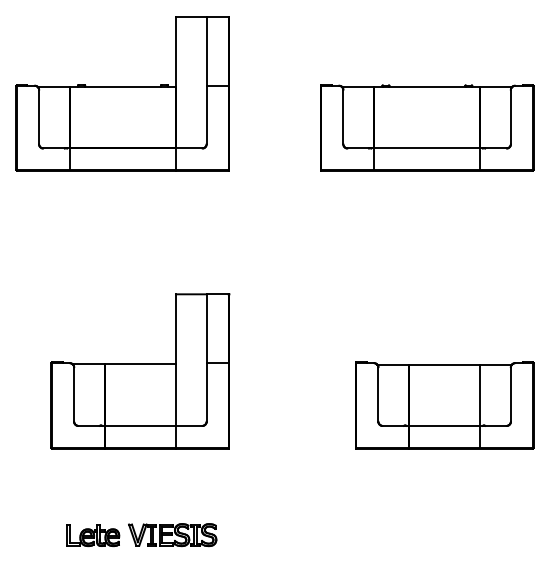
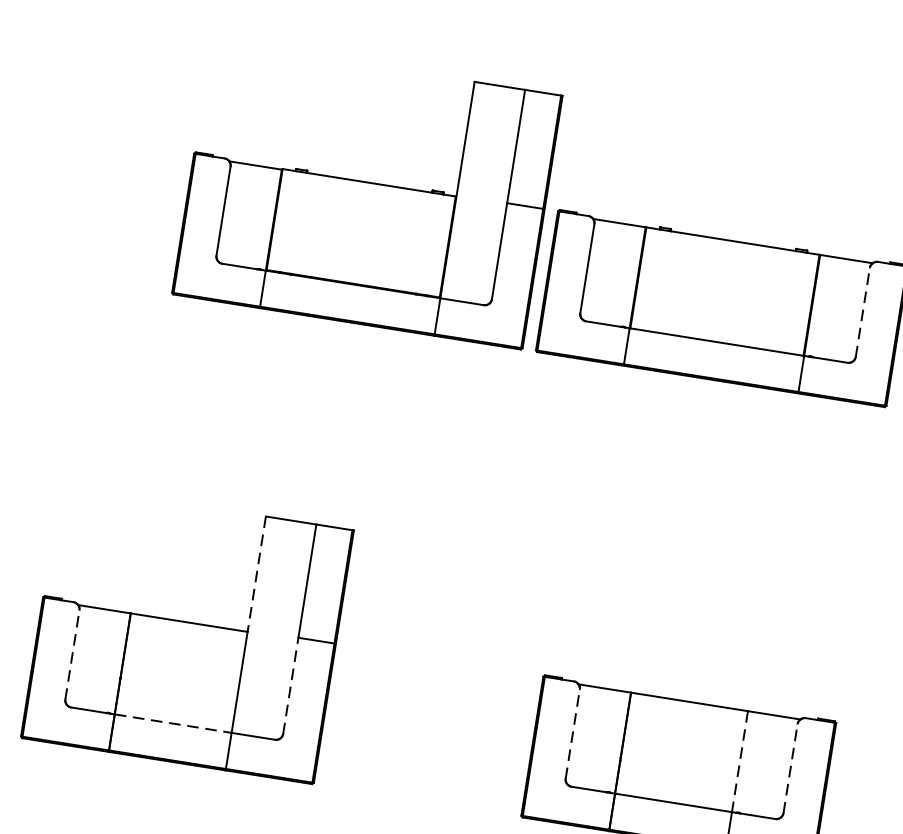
part: (122, 93) -> (366, 193), moved
line: (510, 116) -> (862, 311), solid -> dashed
line: (175, 329) -> (256, 574), solid -> dashed
line: (206, 392) -> (290, 685), solid -> dashed
line: (74, 394) -> (73, 654), solid -> dashed
line: (378, 394) -> (572, 733), solid -> dashed
line: (510, 394) -> (789, 768), solid -> dashed
line: (480, 395) -> (740, 762), solid -> dashed
line: (140, 425) -> (173, 722), solid -> dashed

